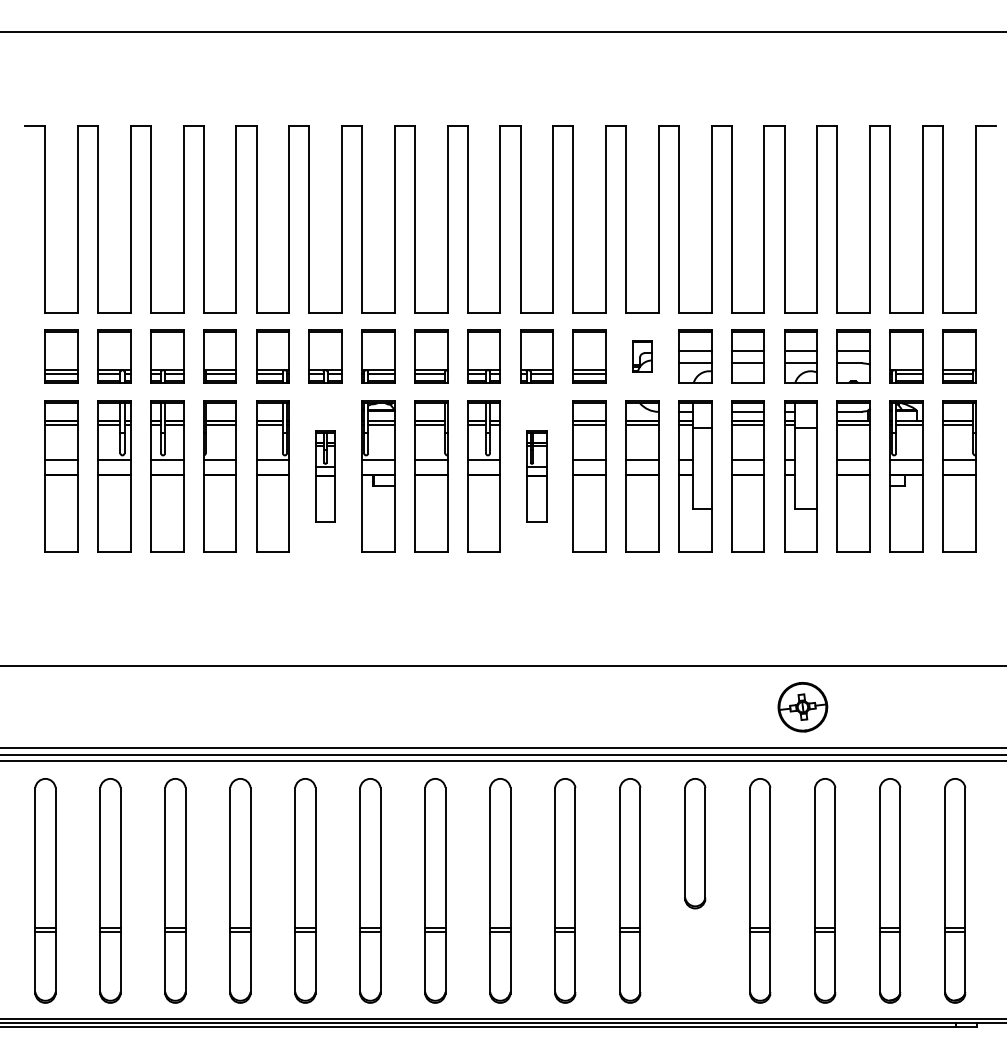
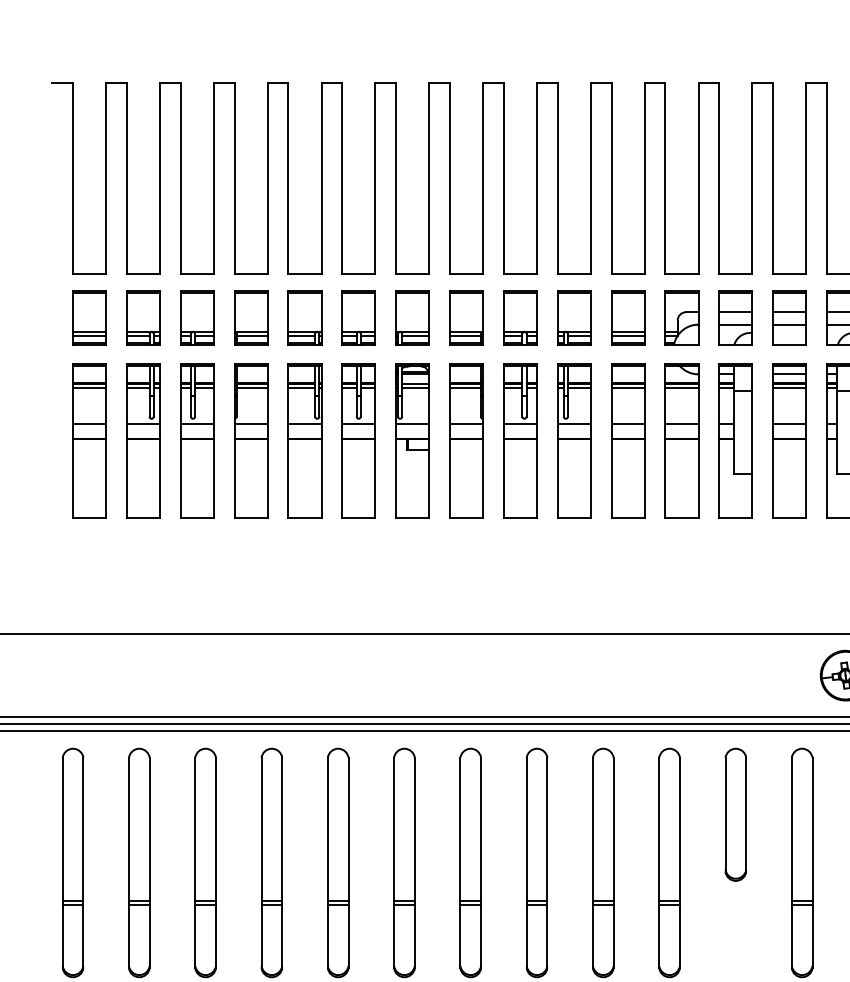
part: (642, 356) -> (682, 317), size x1.67
part: (325, 476) -> (358, 440), size x1.67
part: (536, 476) -> (573, 440), size x1.67

